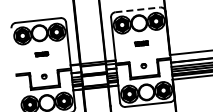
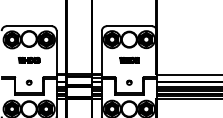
line: (138, 10) -> (129, 26), dashed -> solid
part: (141, 42) -> (129, 59), size x1.43
part: (41, 53) -> (28, 59), size x1.67

